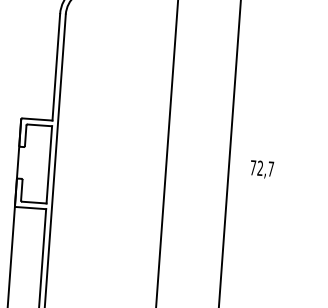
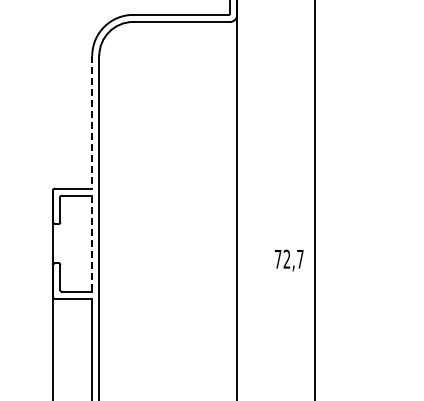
line: (56, 67) -> (92, 122), solid -> dashed
line: (49, 165) -> (92, 244), solid -> dashed
text: (262, 169) -> (289, 260), moved

